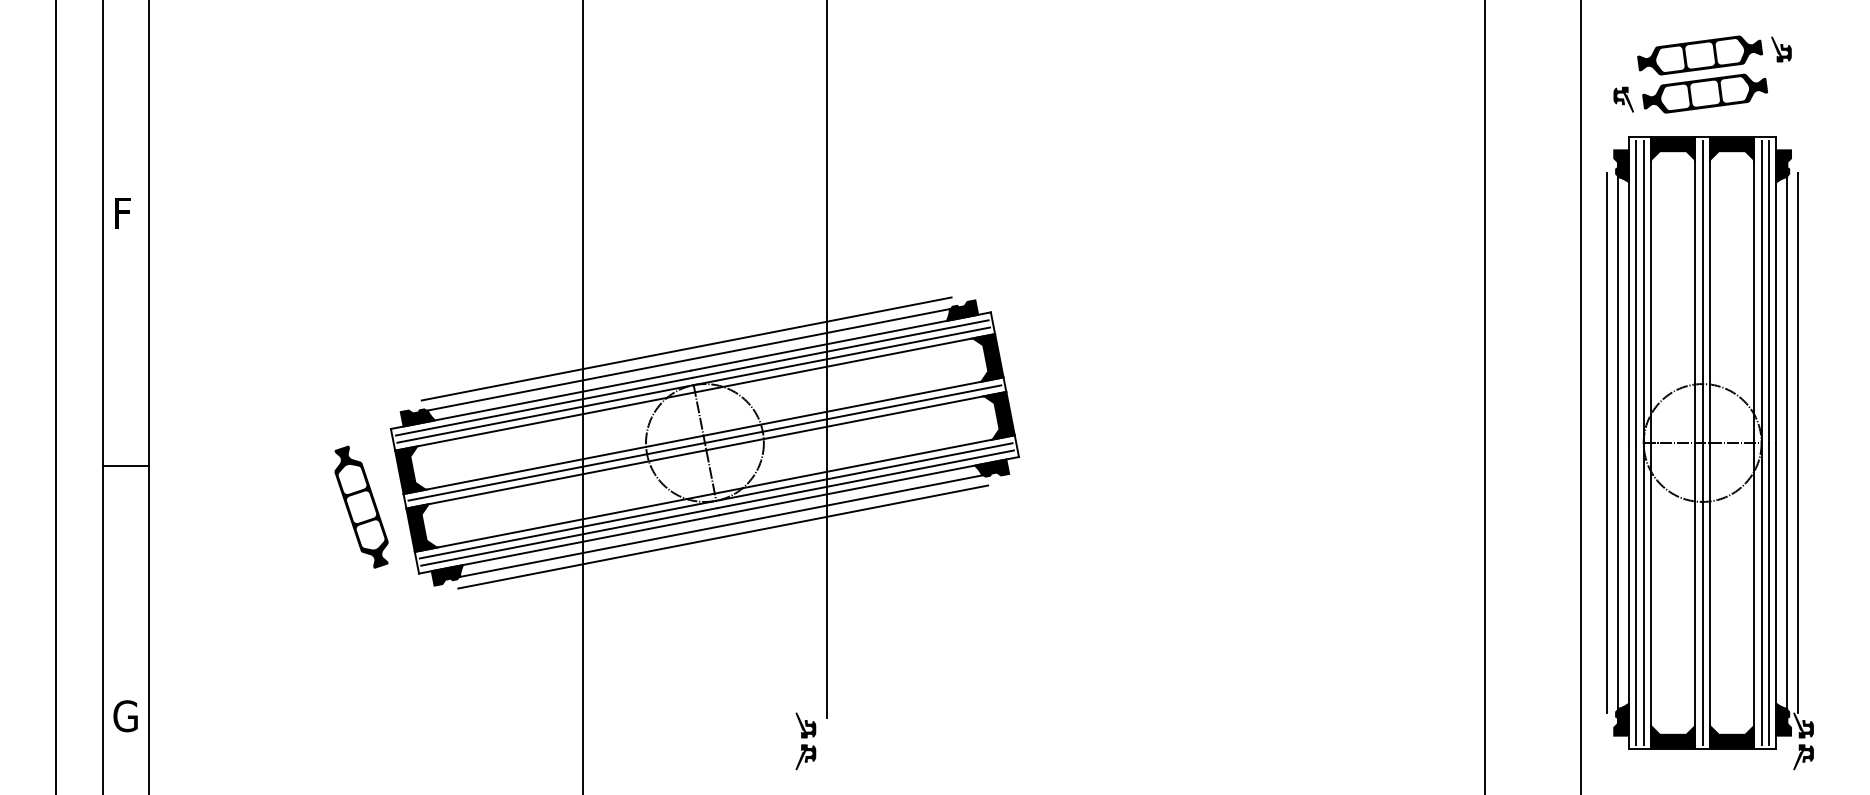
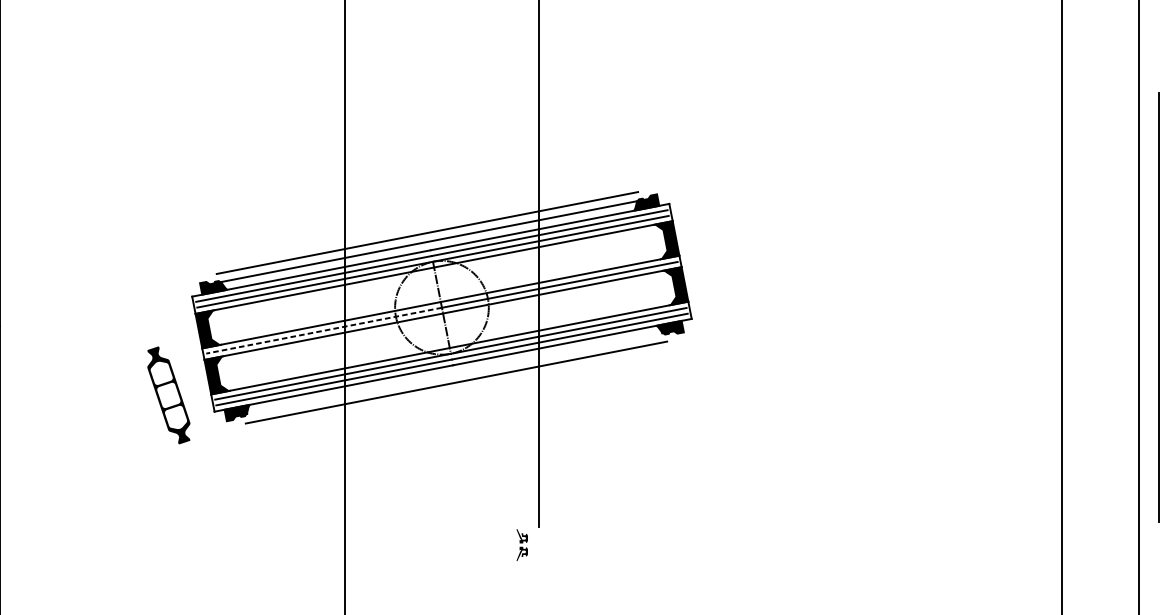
line: (556, 471) -> (323, 330), solid -> dashed
part: (361, 506) -> (168, 394), moved
line: (721, 526) -> (455, 374), removed
part: (805, 741) -> (521, 545), size x0.7

